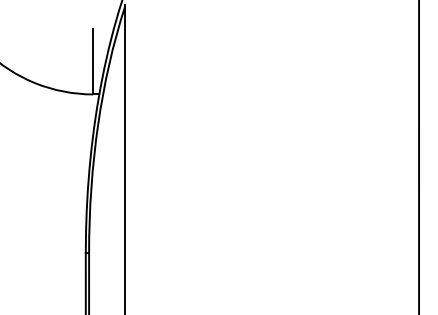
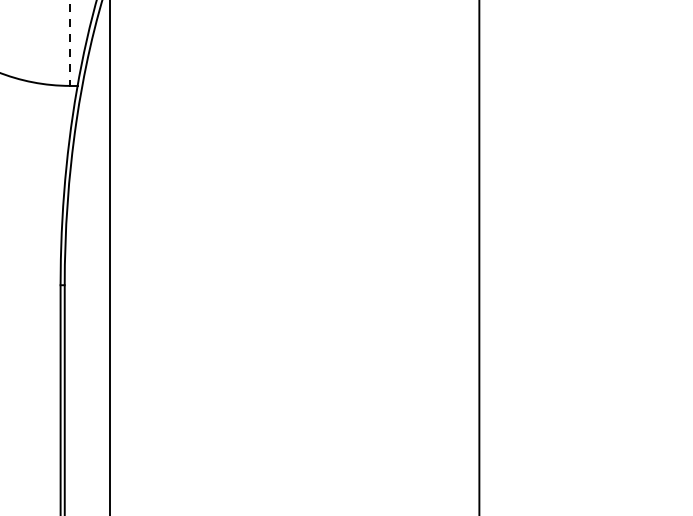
line: (92, 62) -> (69, 45), solid -> dashed

